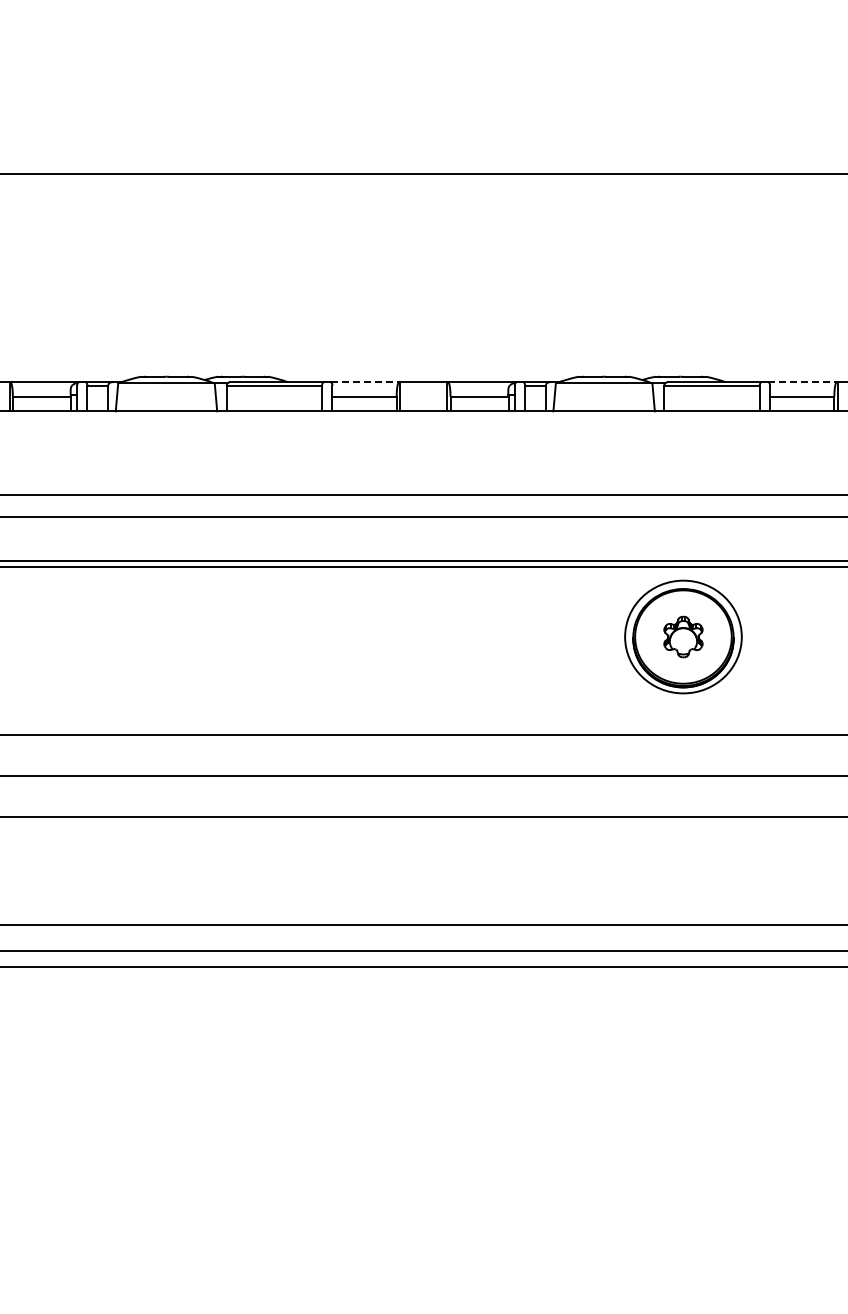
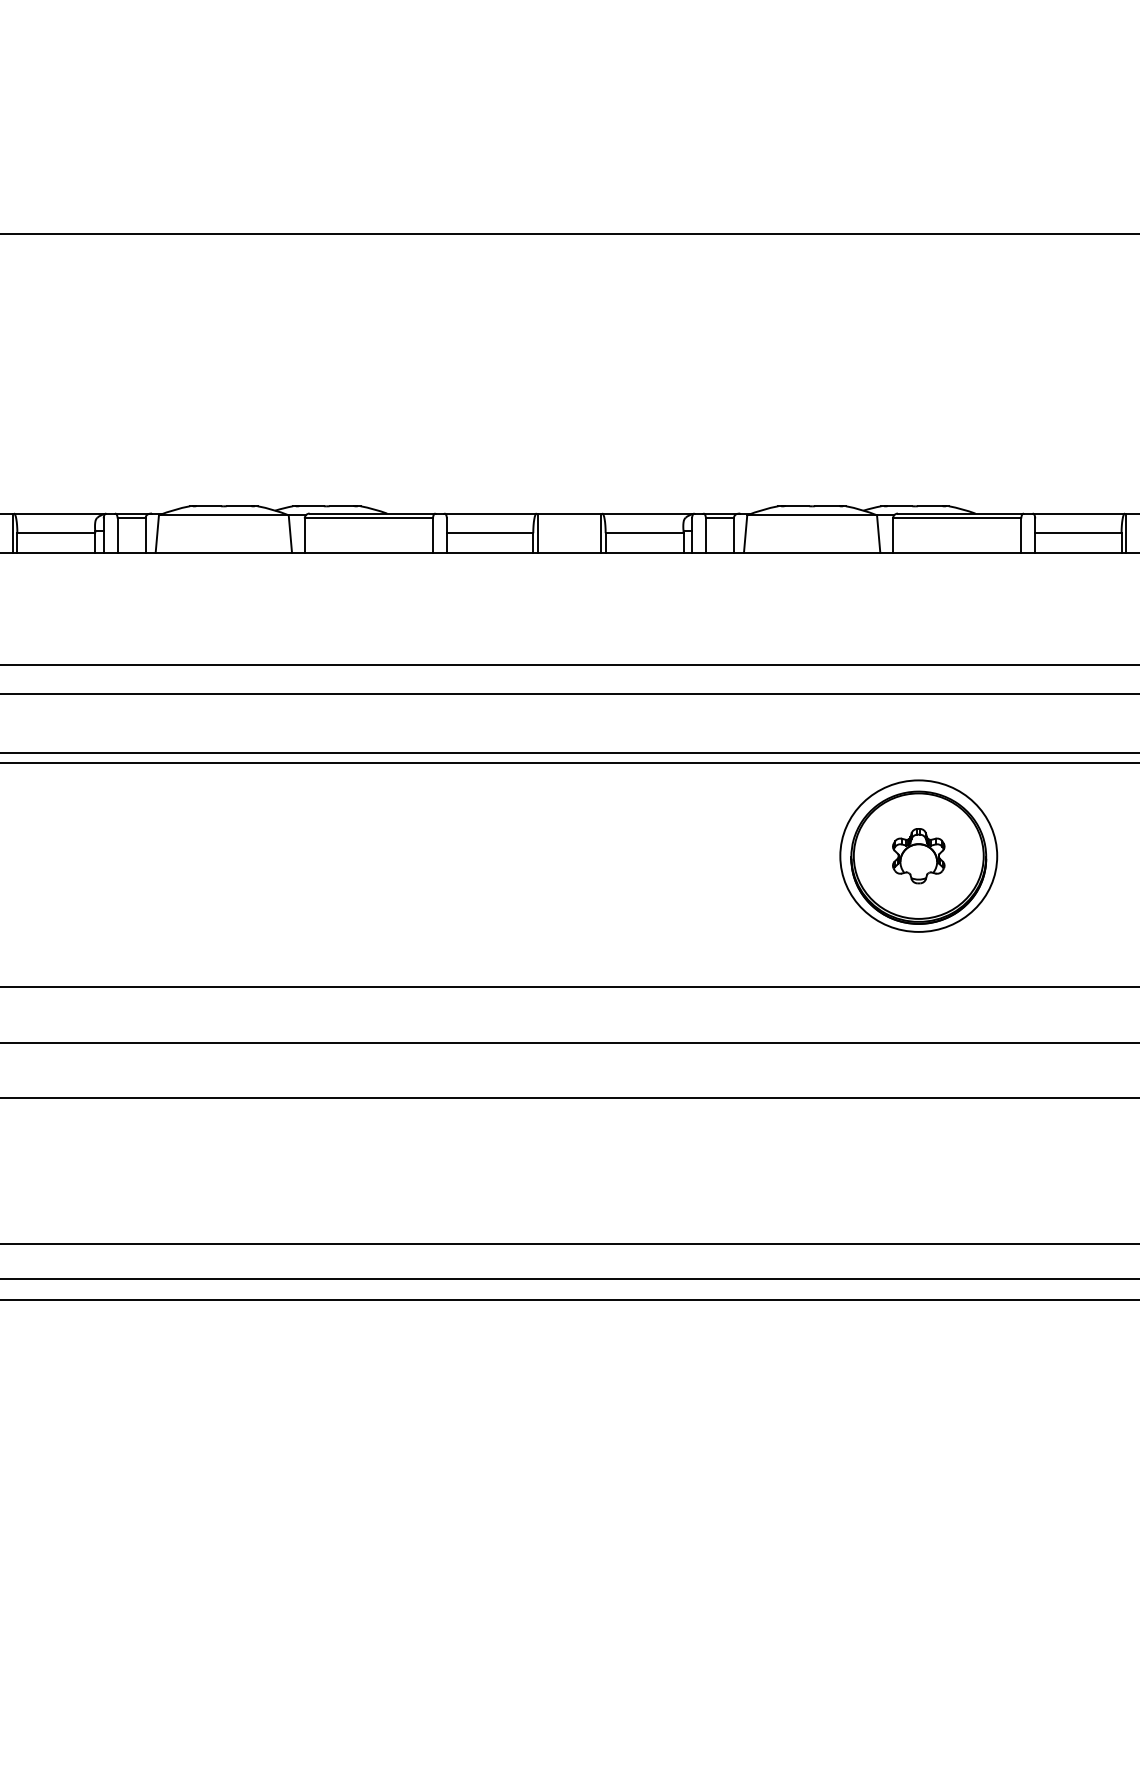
line: (365, 382) -> (491, 514), dashed -> solid
line: (803, 382) -> (1080, 514), dashed -> solid

